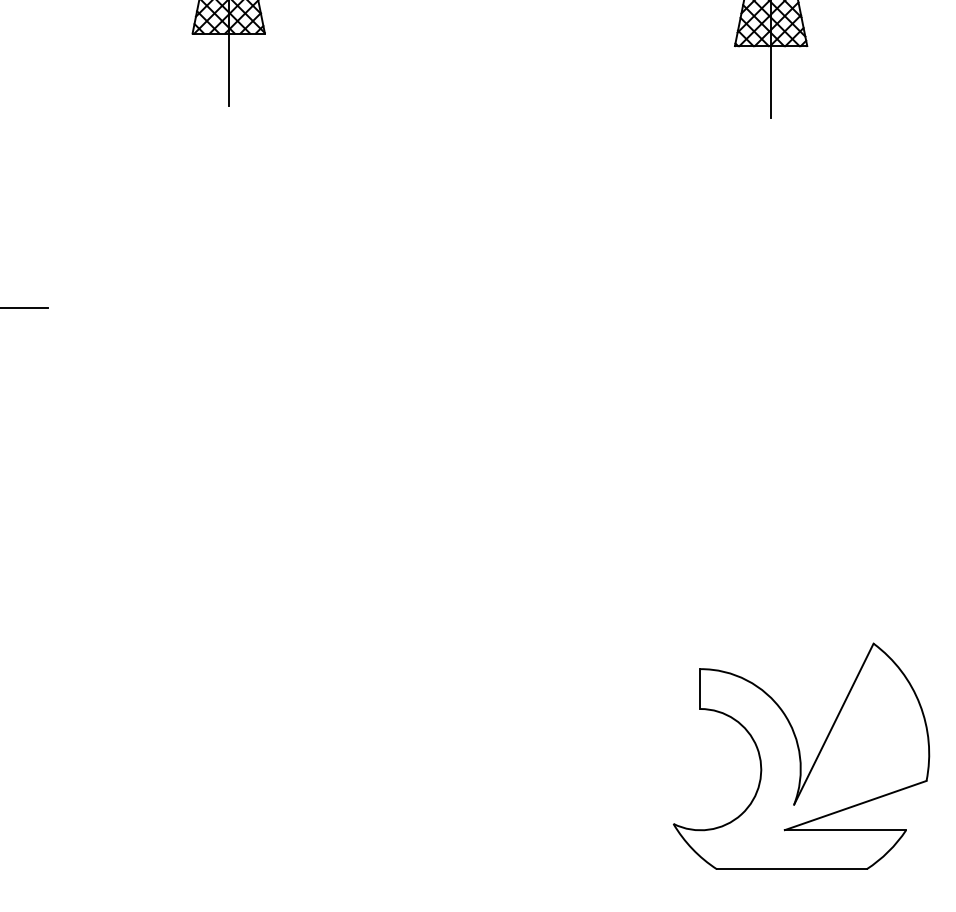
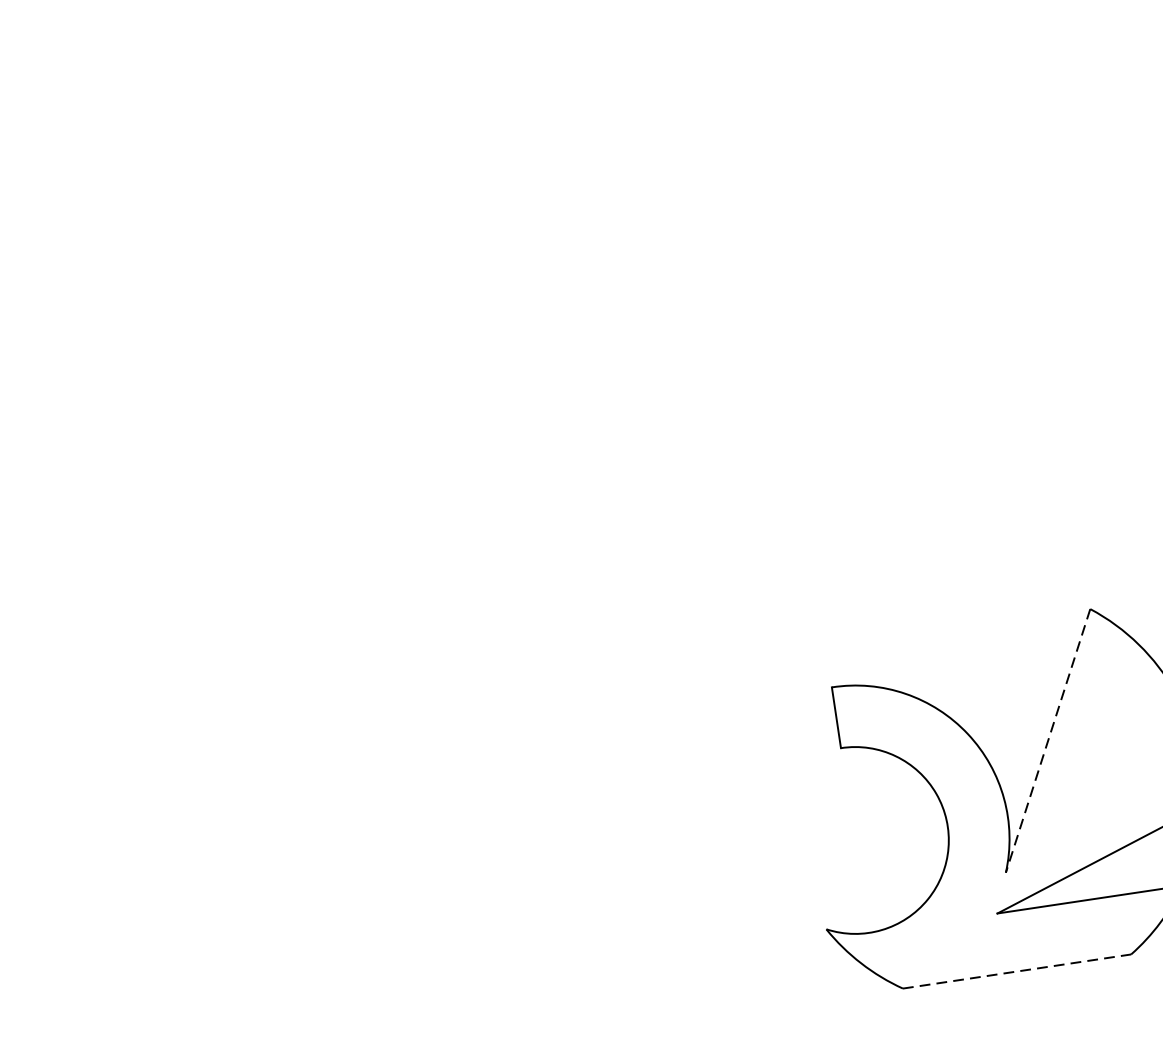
line: (833, 724) -> (1047, 741), solid -> dashed
line: (791, 869) -> (1016, 971), solid -> dashed

